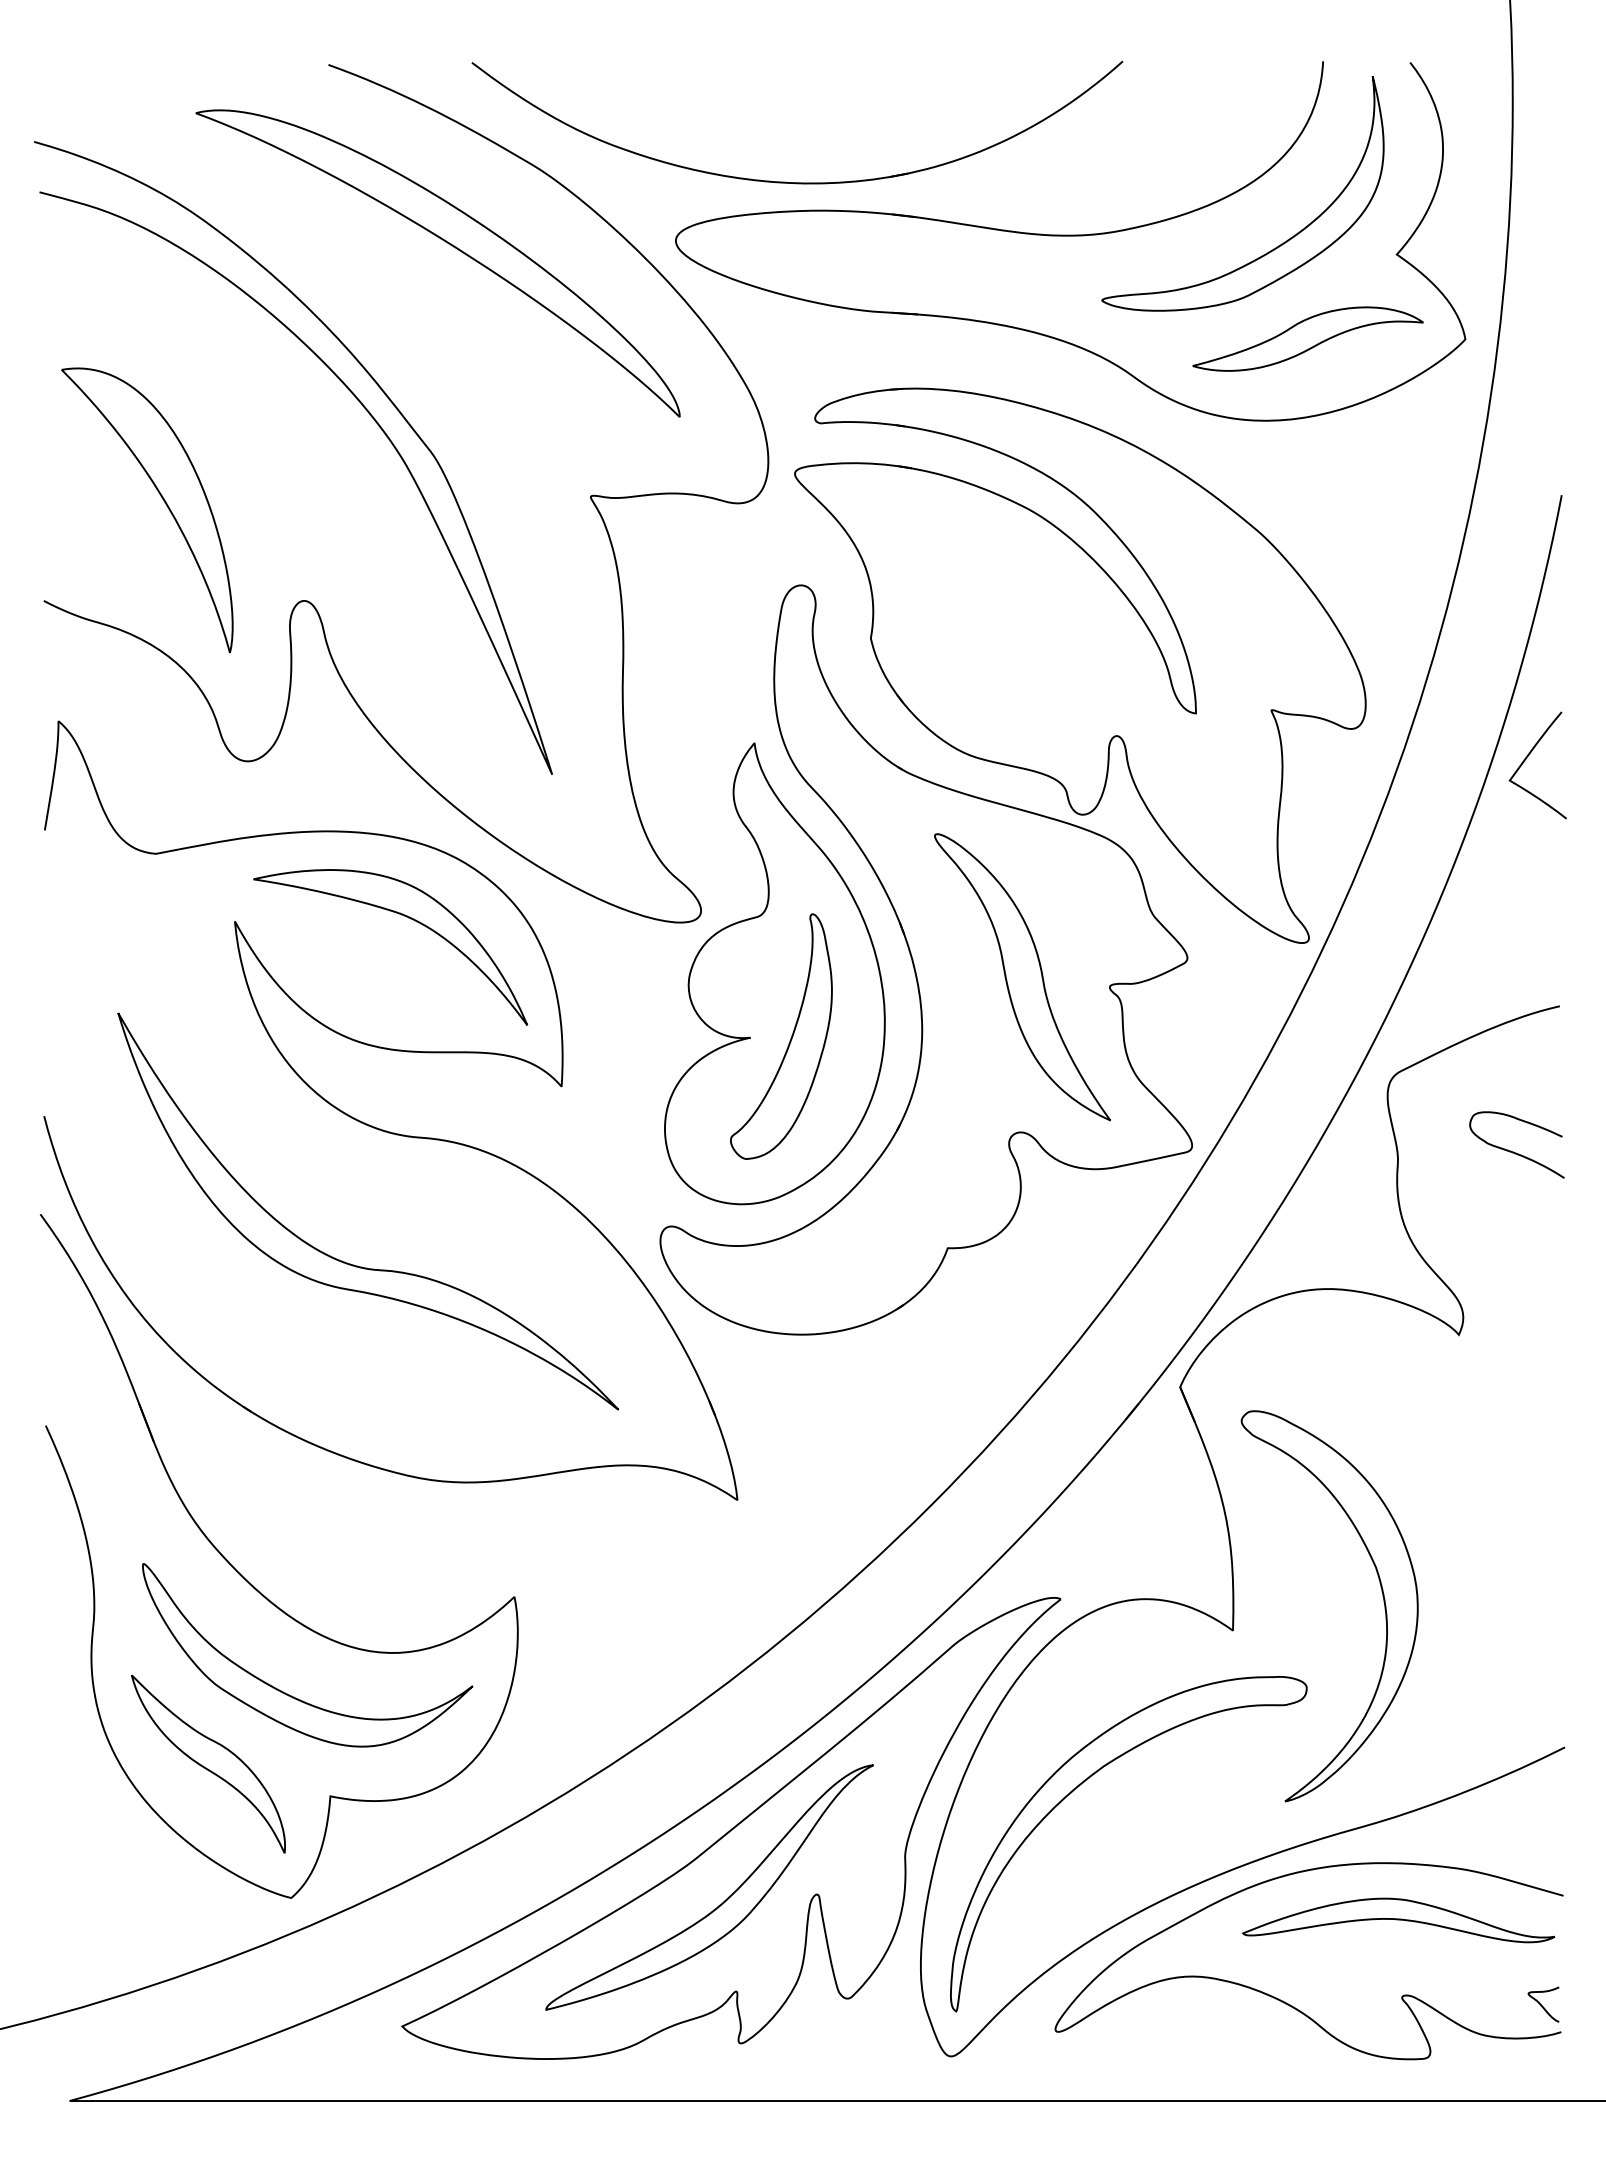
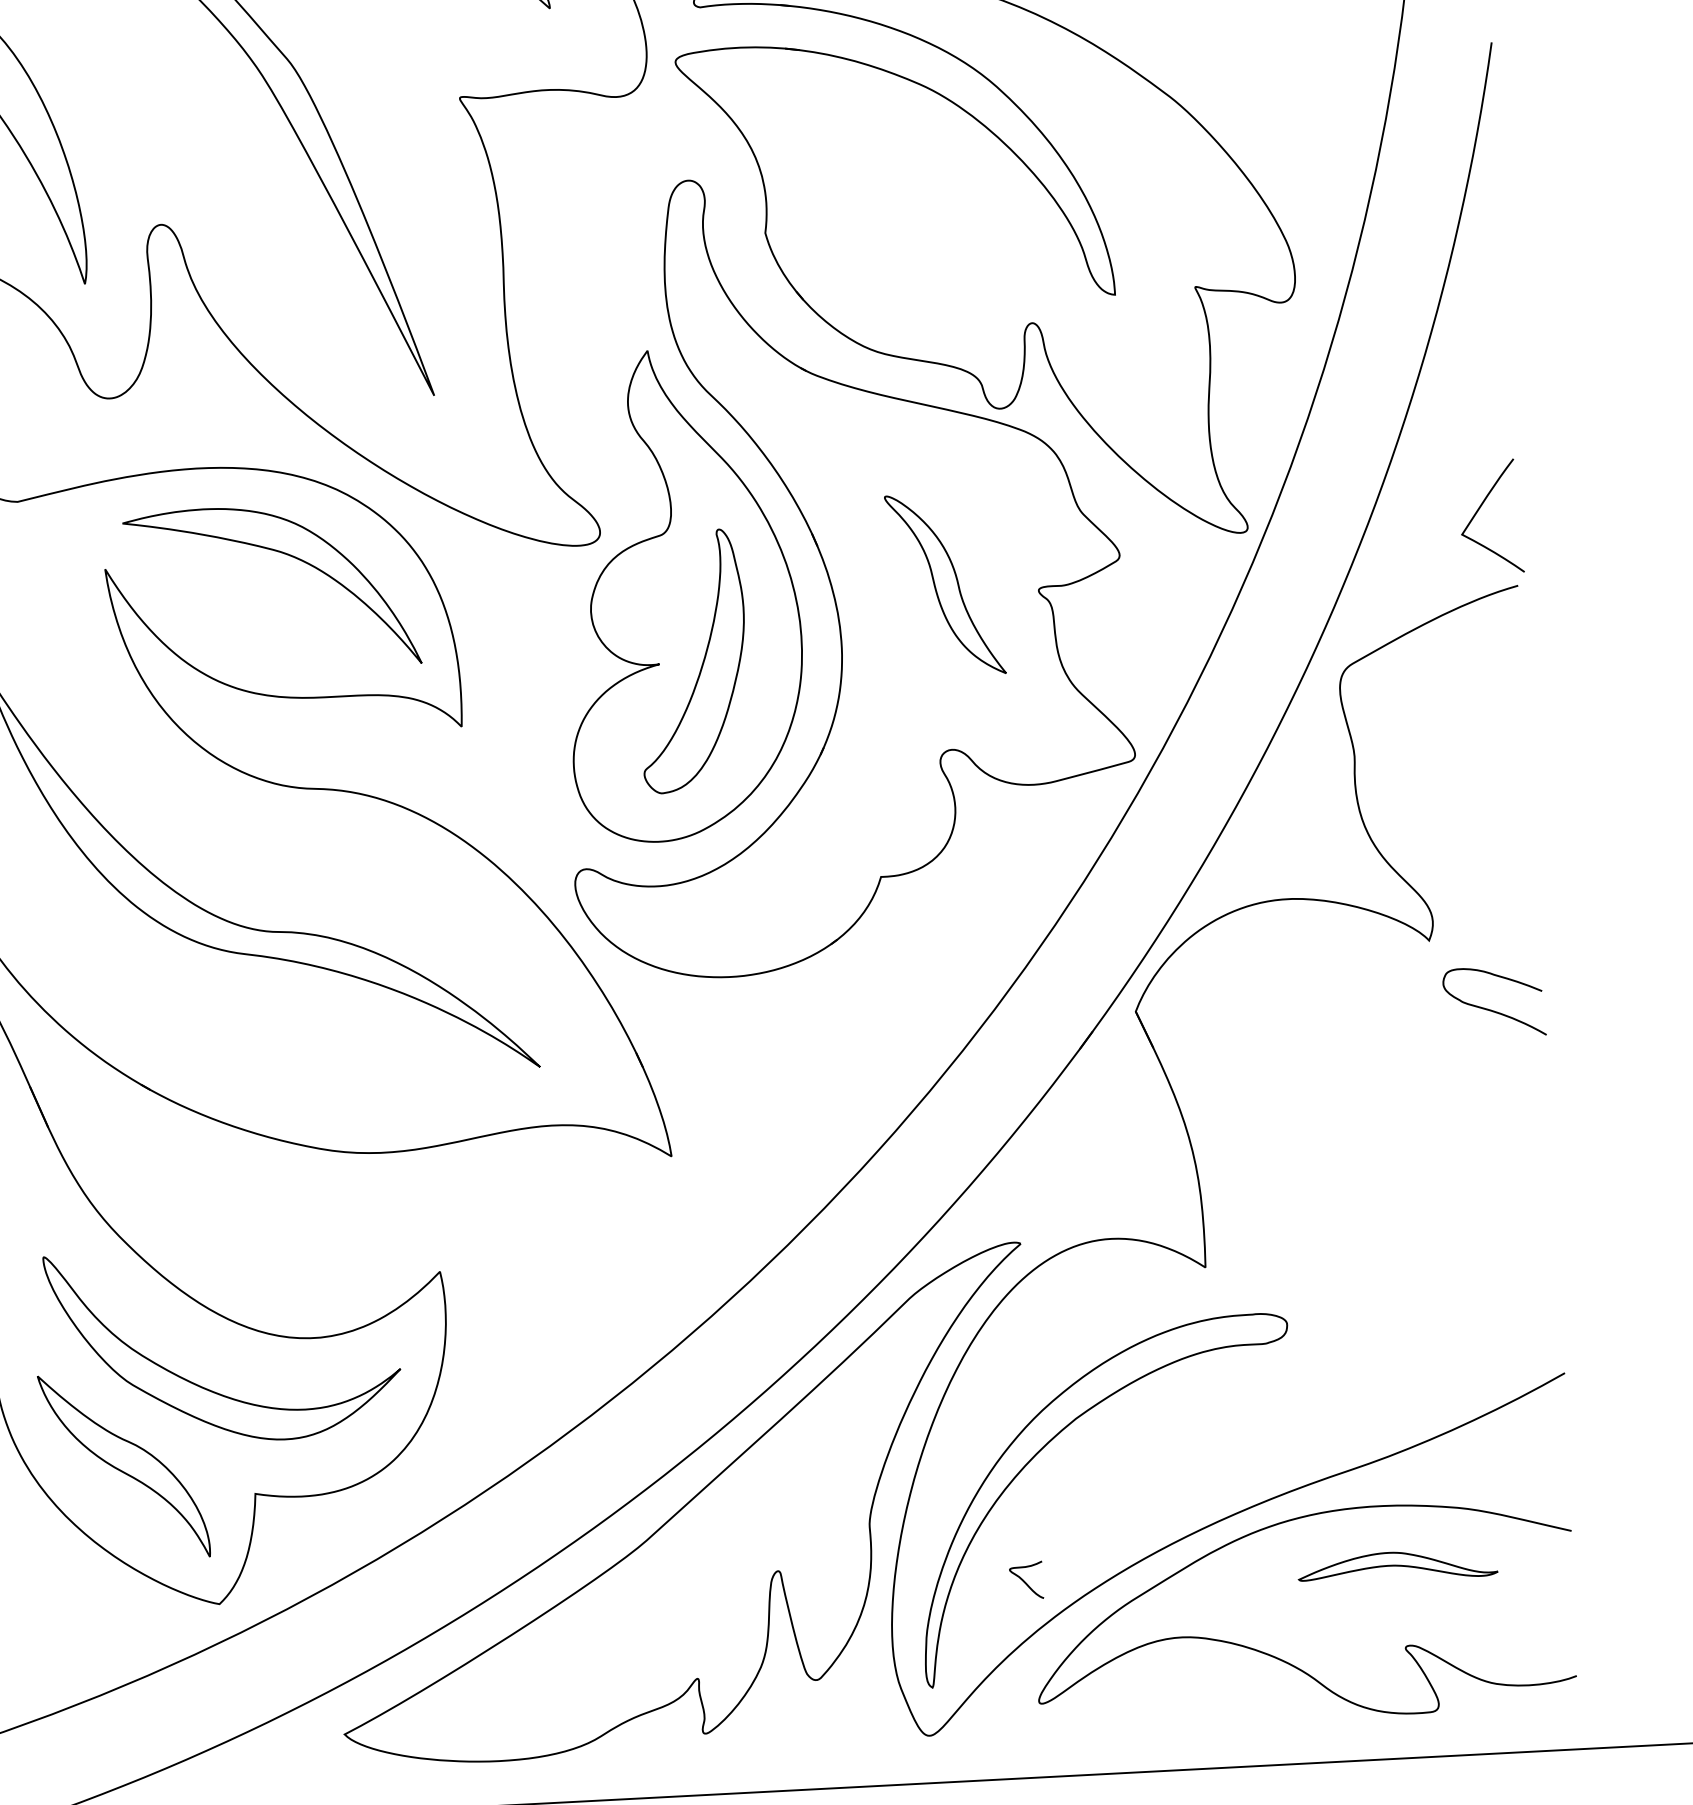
curve: (1527, 758) -> (1479, 510), moved
part: (1022, 977) -> (945, 585), size x0.6
curve: (1513, 1151) -> (1490, 1009), moved
part: (1382, 1596) -> (1362, 1222), removed
part: (719, 1904) -> (675, 1587), removed
part: (1398, 1920) -> (1397, 1566), size x0.6
curve: (1542, 2005) -> (1025, 1581), moved

